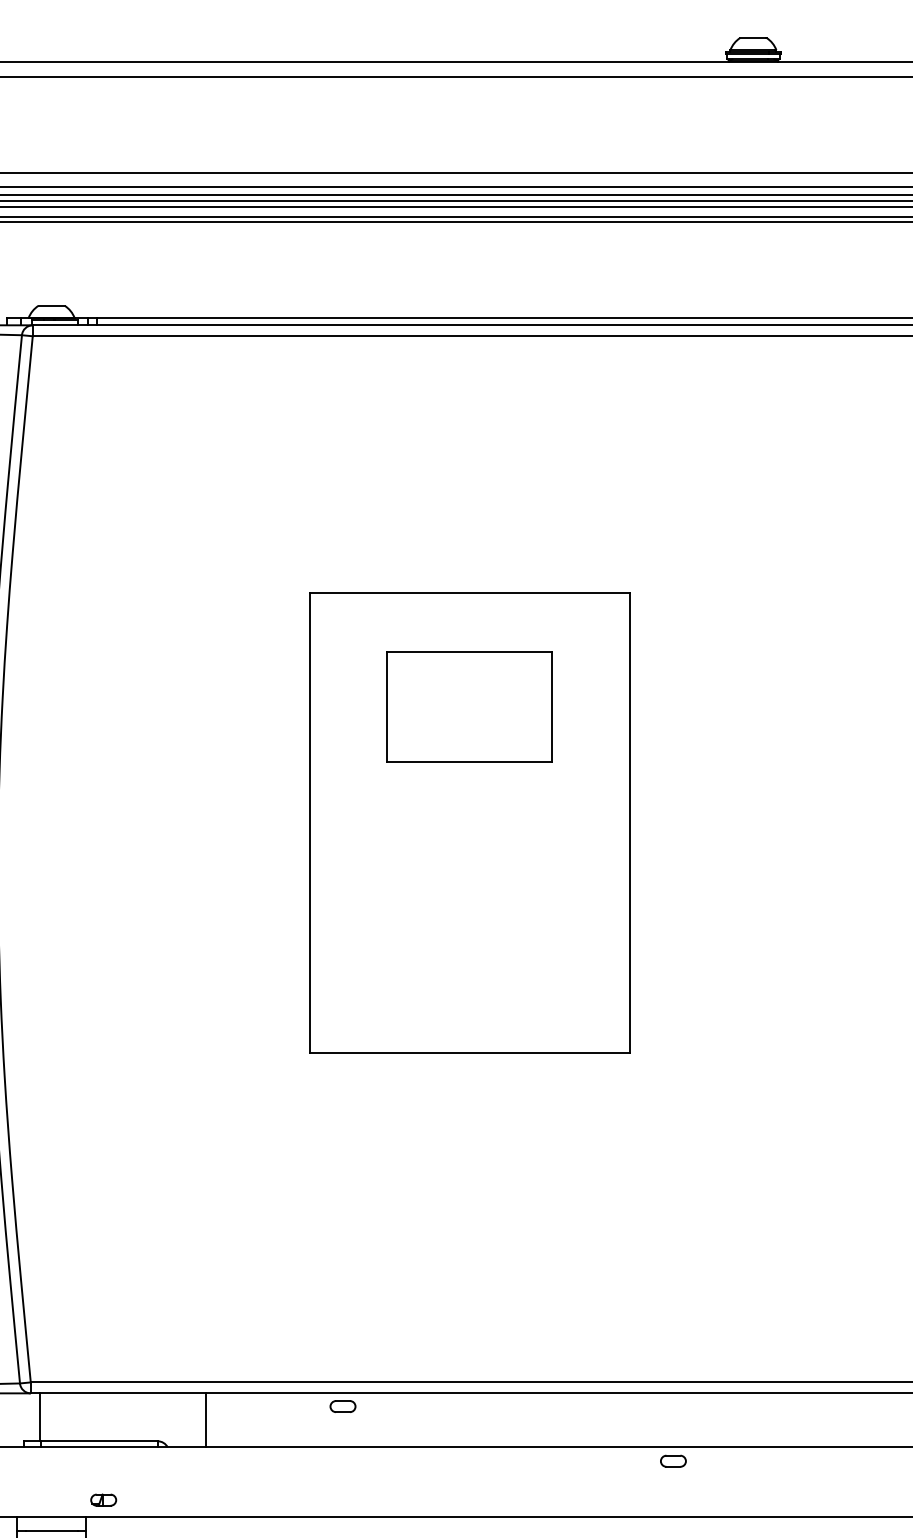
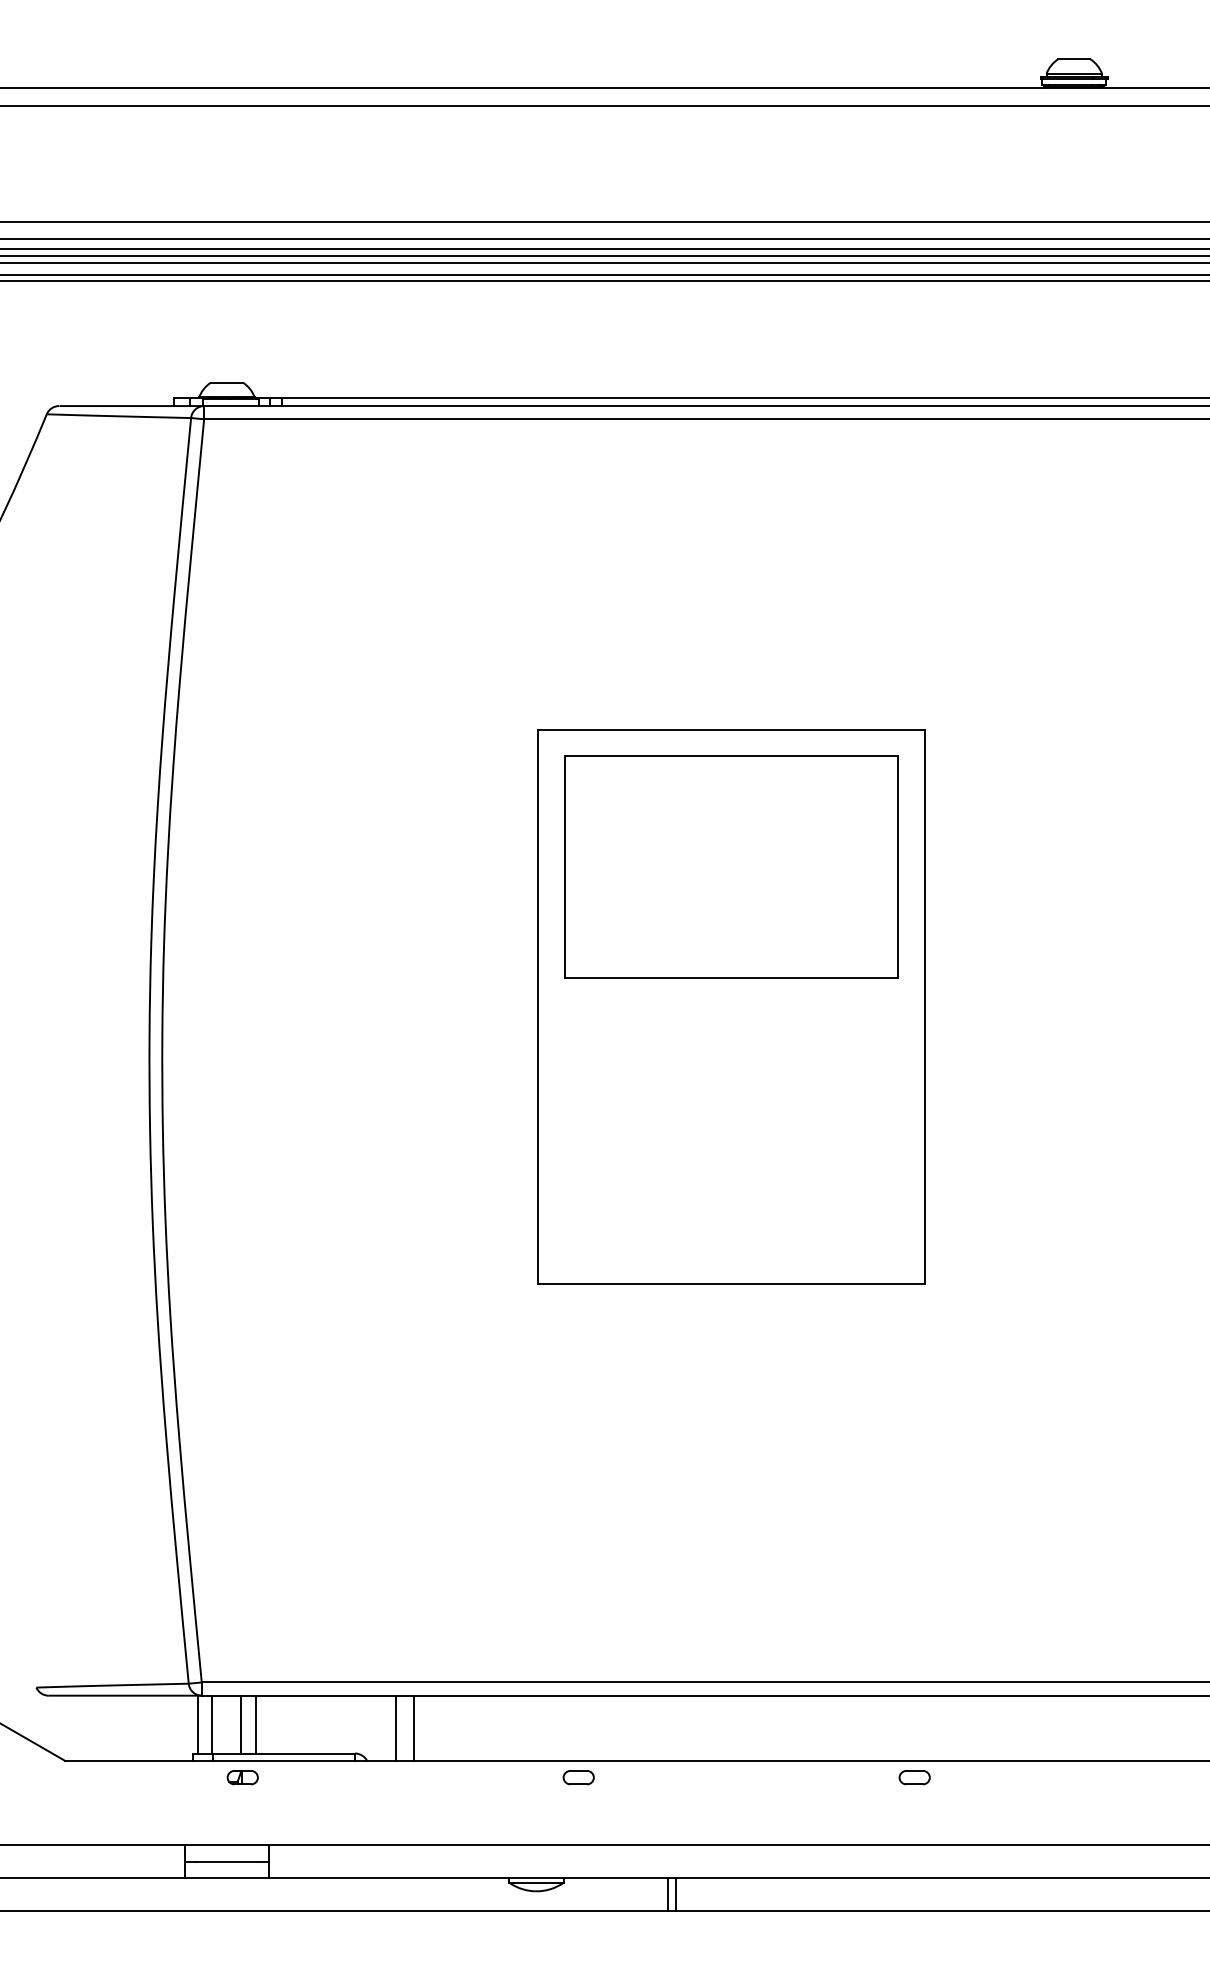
part: (469, 706) -> (731, 866), size x1.67
part: (342, 1406) -> (578, 1777), moved
line: (27, 1417) -> (197, 1724), added
line: (63, 1417) -> (241, 1724), added
line: (76, 1417) -> (256, 1724), added
line: (191, 1419) -> (395, 1727), added
part: (673, 1461) -> (914, 1777), moved
part: (103, 1500) -> (242, 1777), moved

